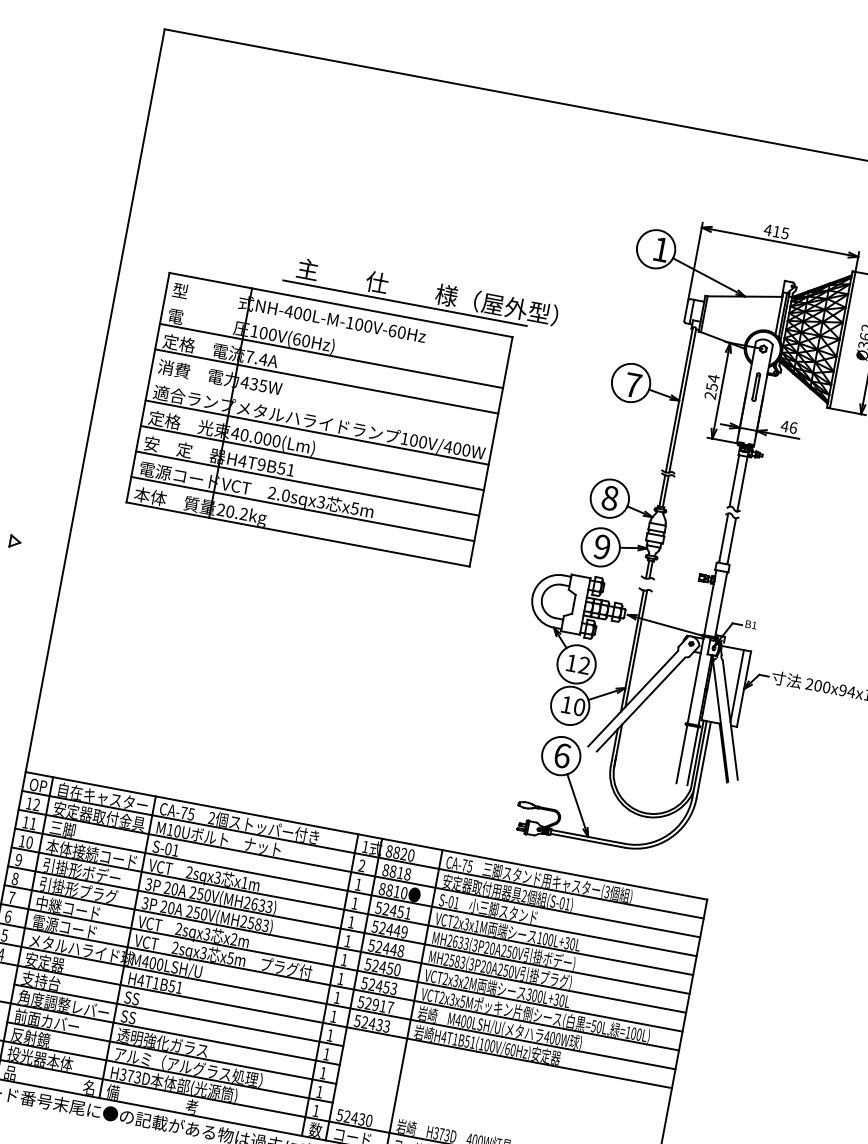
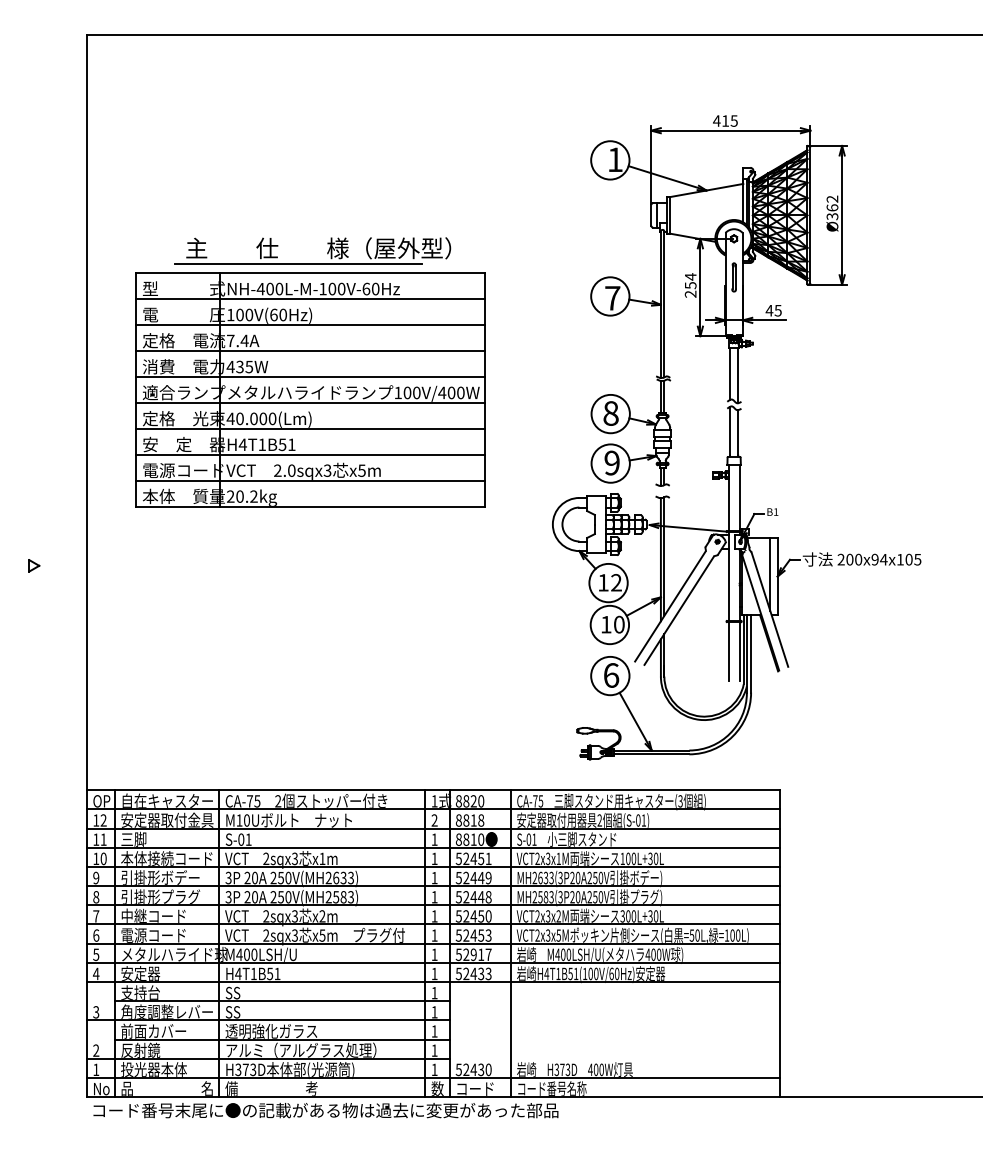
part: (418, 305) -> (312, 263), moved
line: (335, 330) -> (310, 299), added
line: (321, 407) -> (310, 377), added
text: (792, 427) -> (777, 310), 46 -> 45
text: (260, 464) -> (261, 444), H4T9B51 -> H4T1B51

